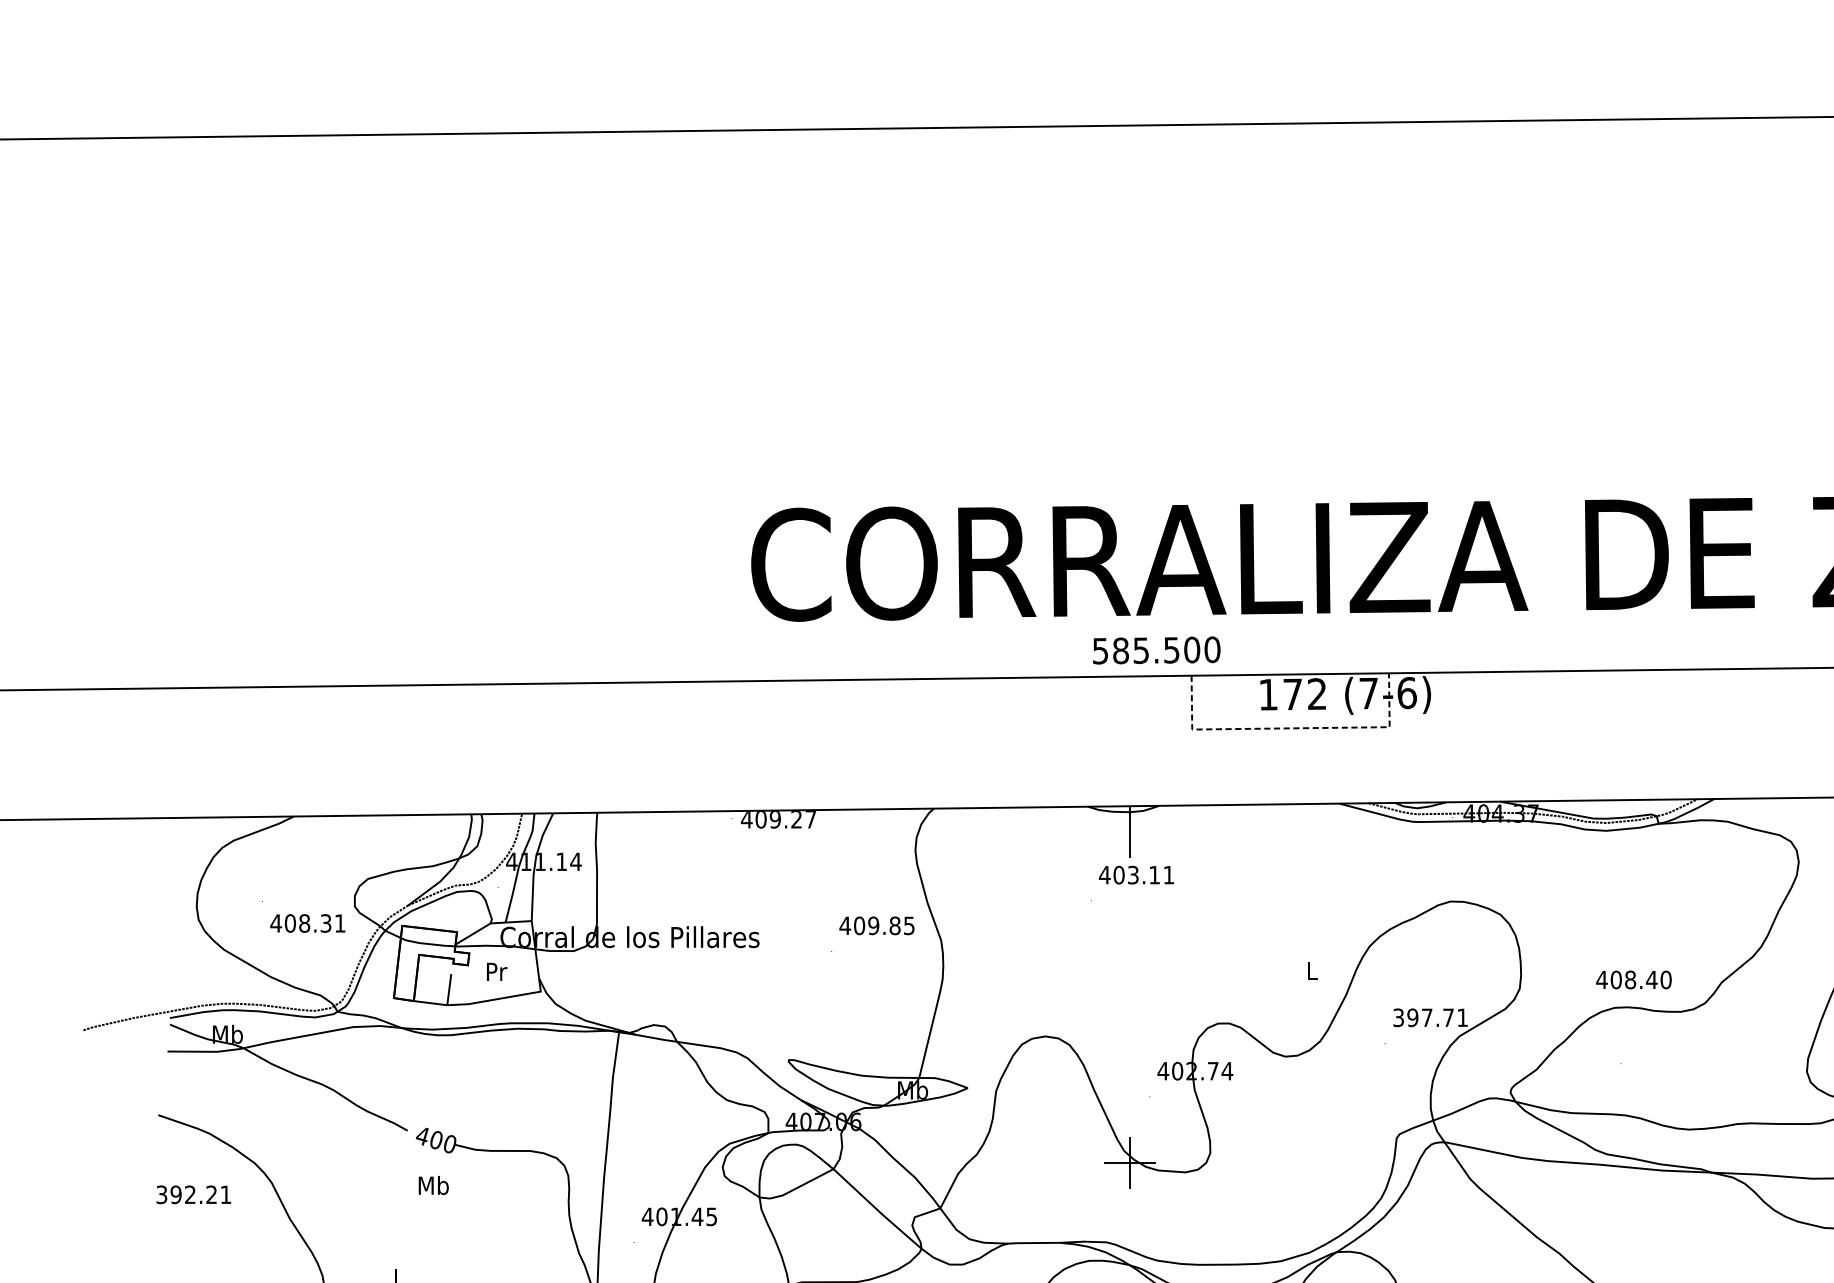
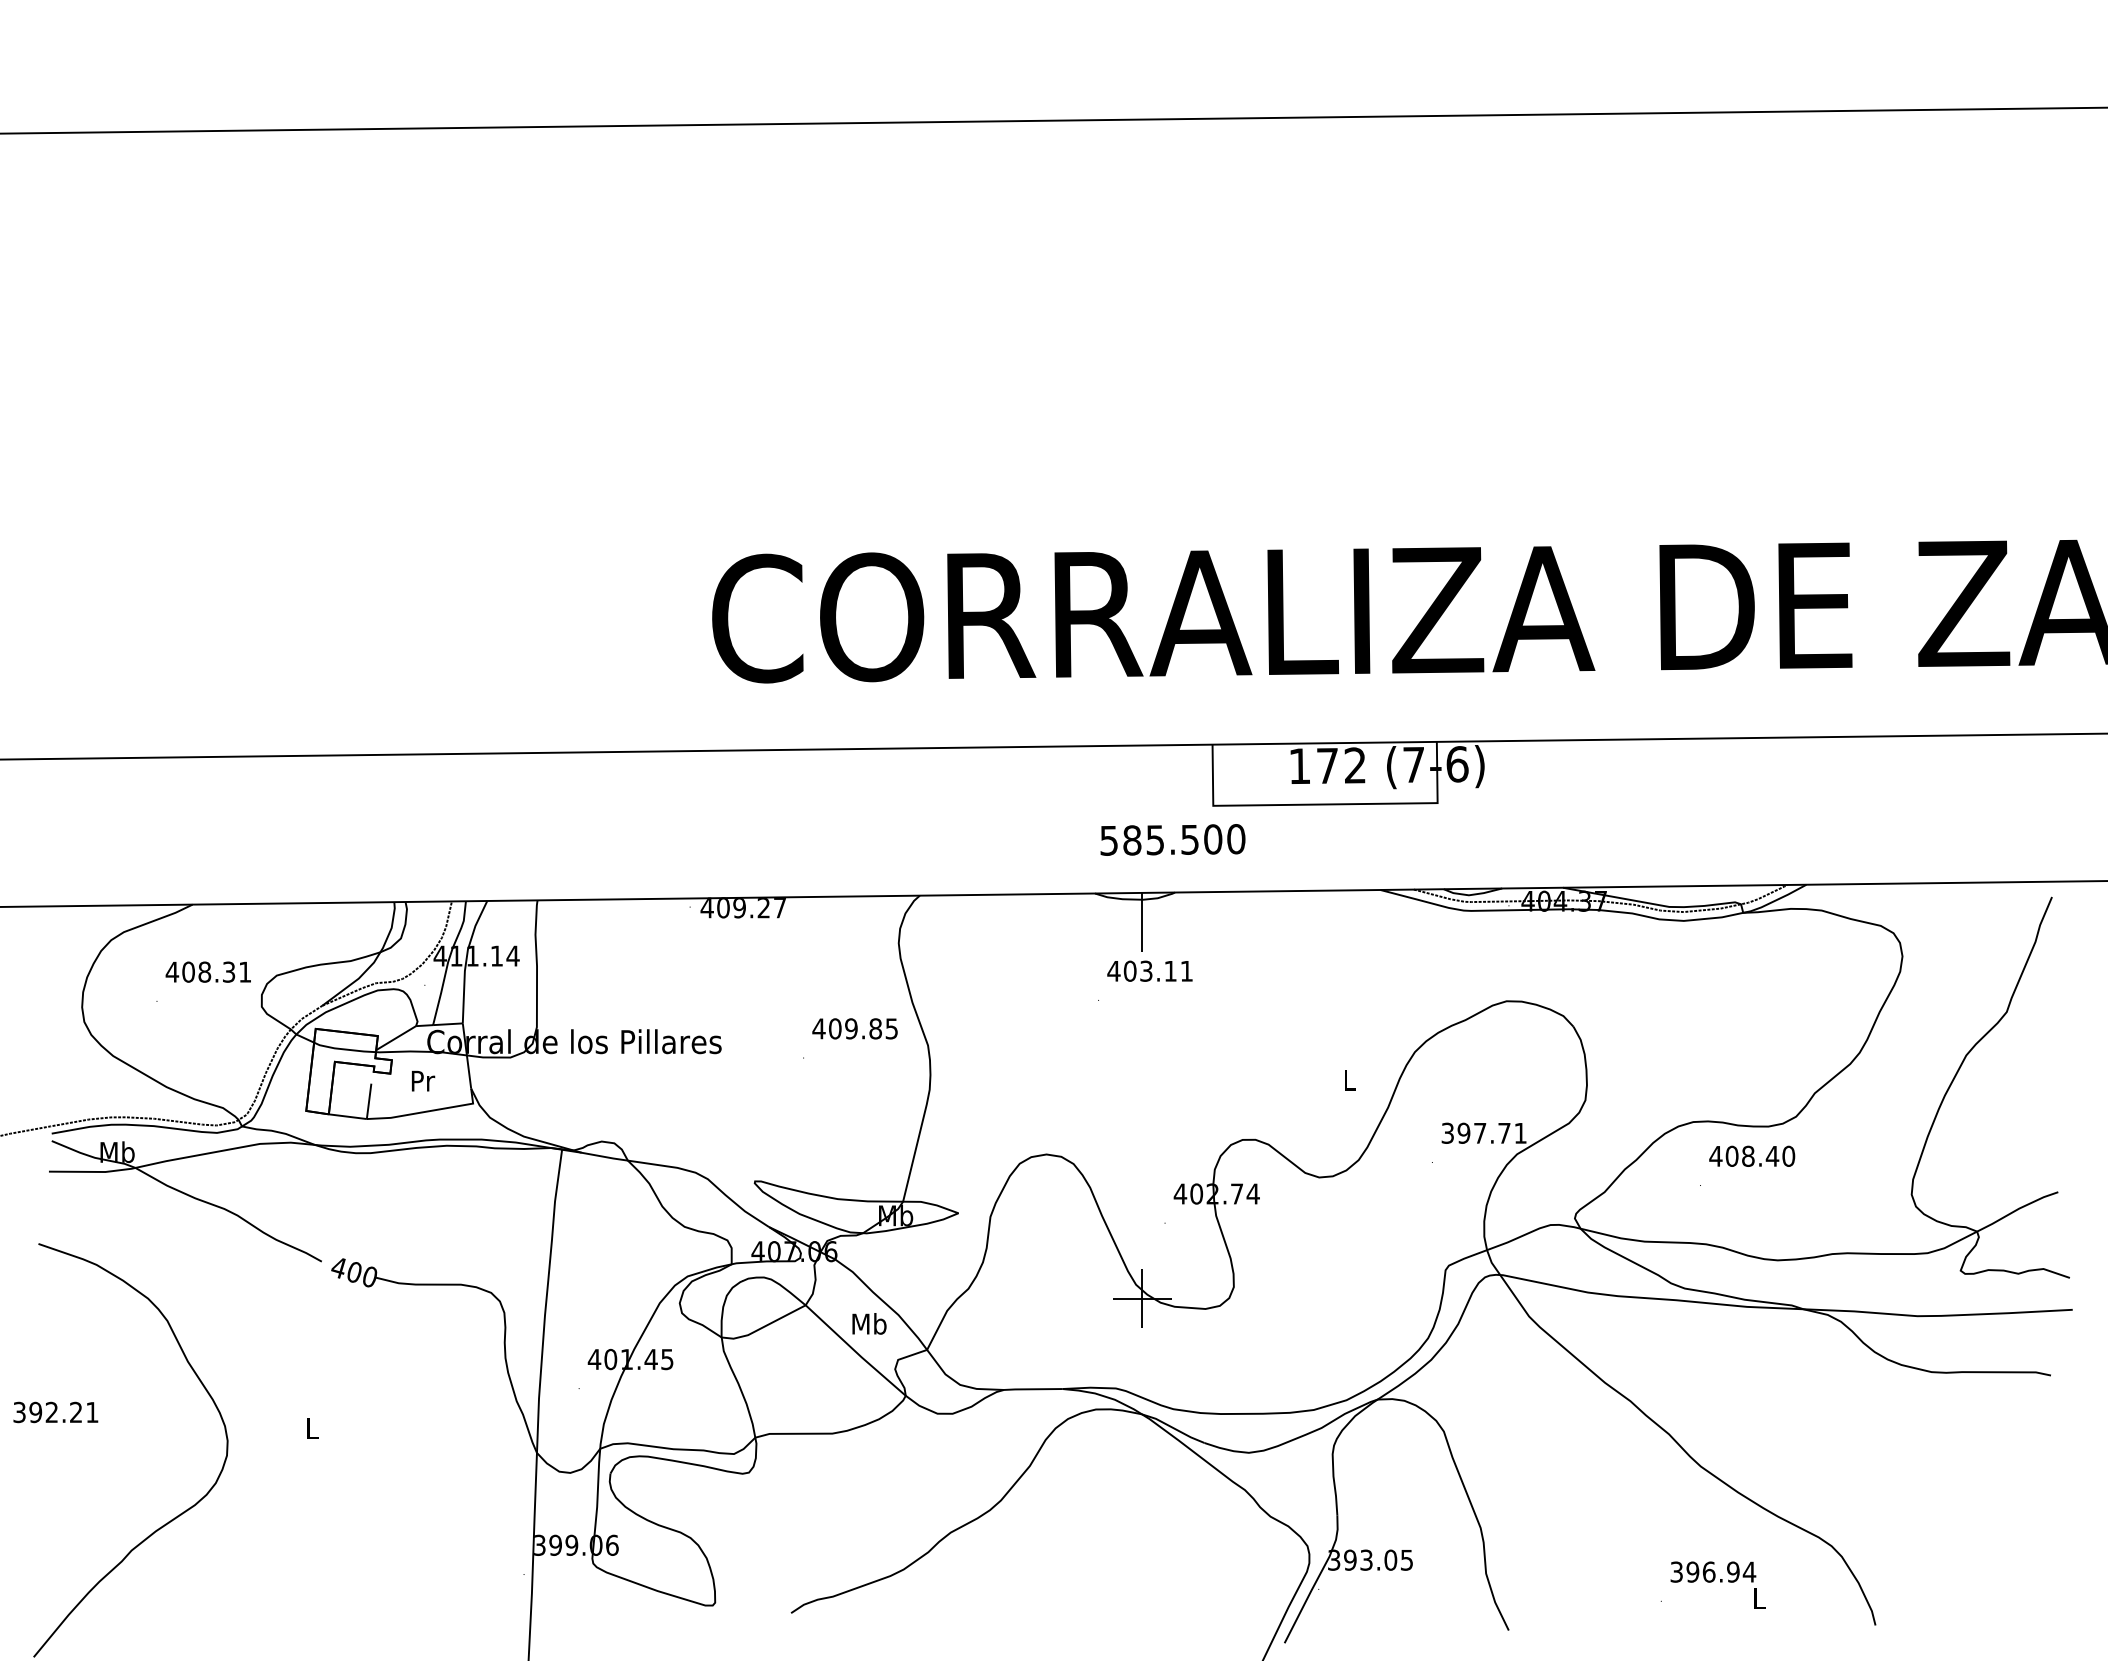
text: (1156, 650) -> (1172, 839), moved
line: (1290, 728) -> (1325, 804), dashed -> solid
text: (307, 922) -> (207, 971), moved
text: (1634, 979) -> (1752, 1155), moved
text: (433, 1185) -> (869, 1323), moved
text: (193, 1194) -> (55, 1412), moved

